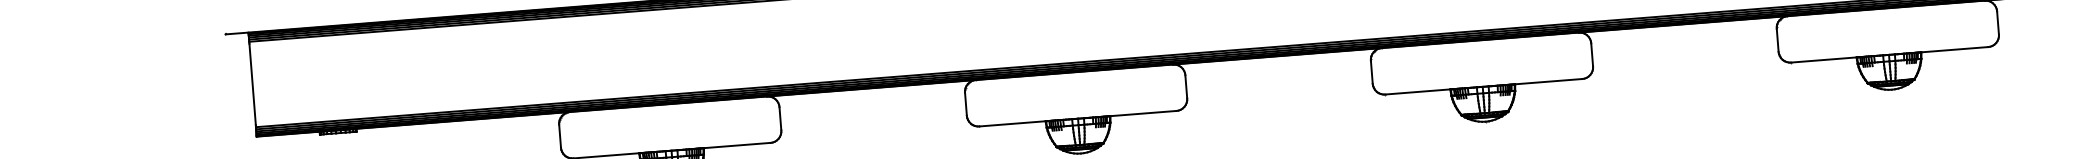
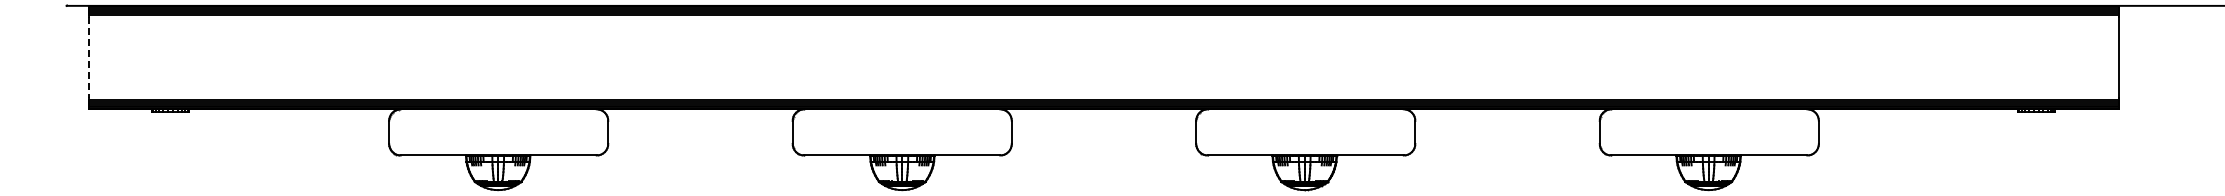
line: (252, 84) -> (89, 57), solid -> dashed

